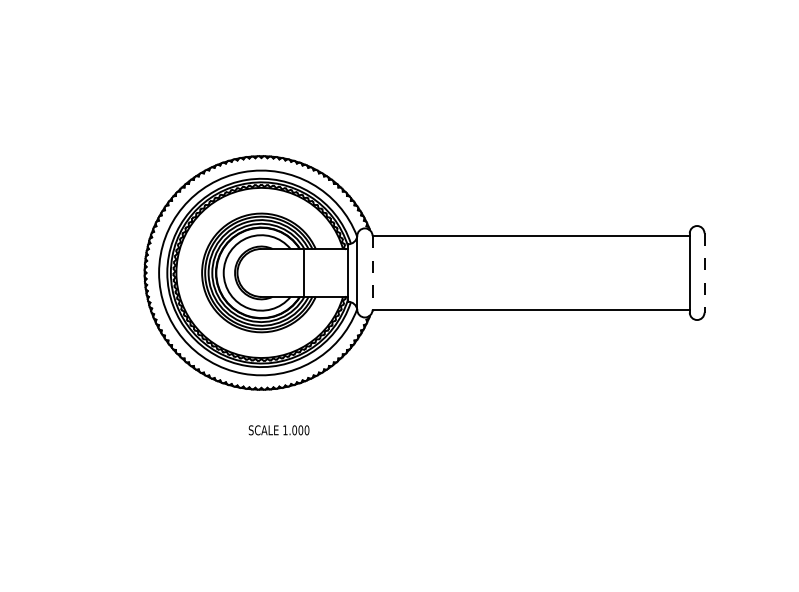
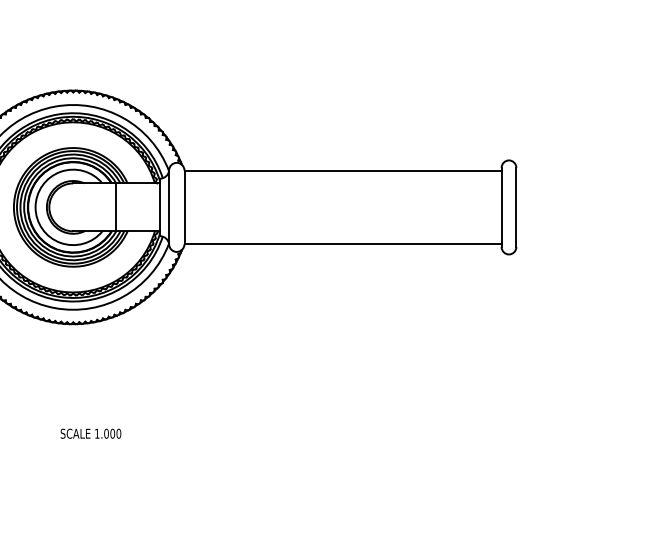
line: (372, 272) -> (184, 206), dashed -> solid
line: (704, 273) -> (516, 207), dashed -> solid
text: (278, 430) -> (90, 433), moved

